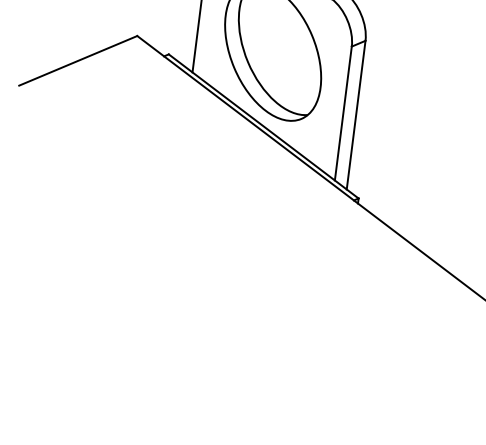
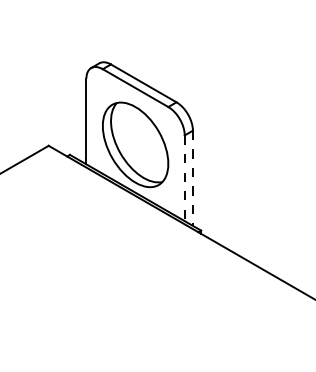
line: (342, 113) -> (184, 178), solid -> dashed
line: (355, 115) -> (192, 178), solid -> dashed

